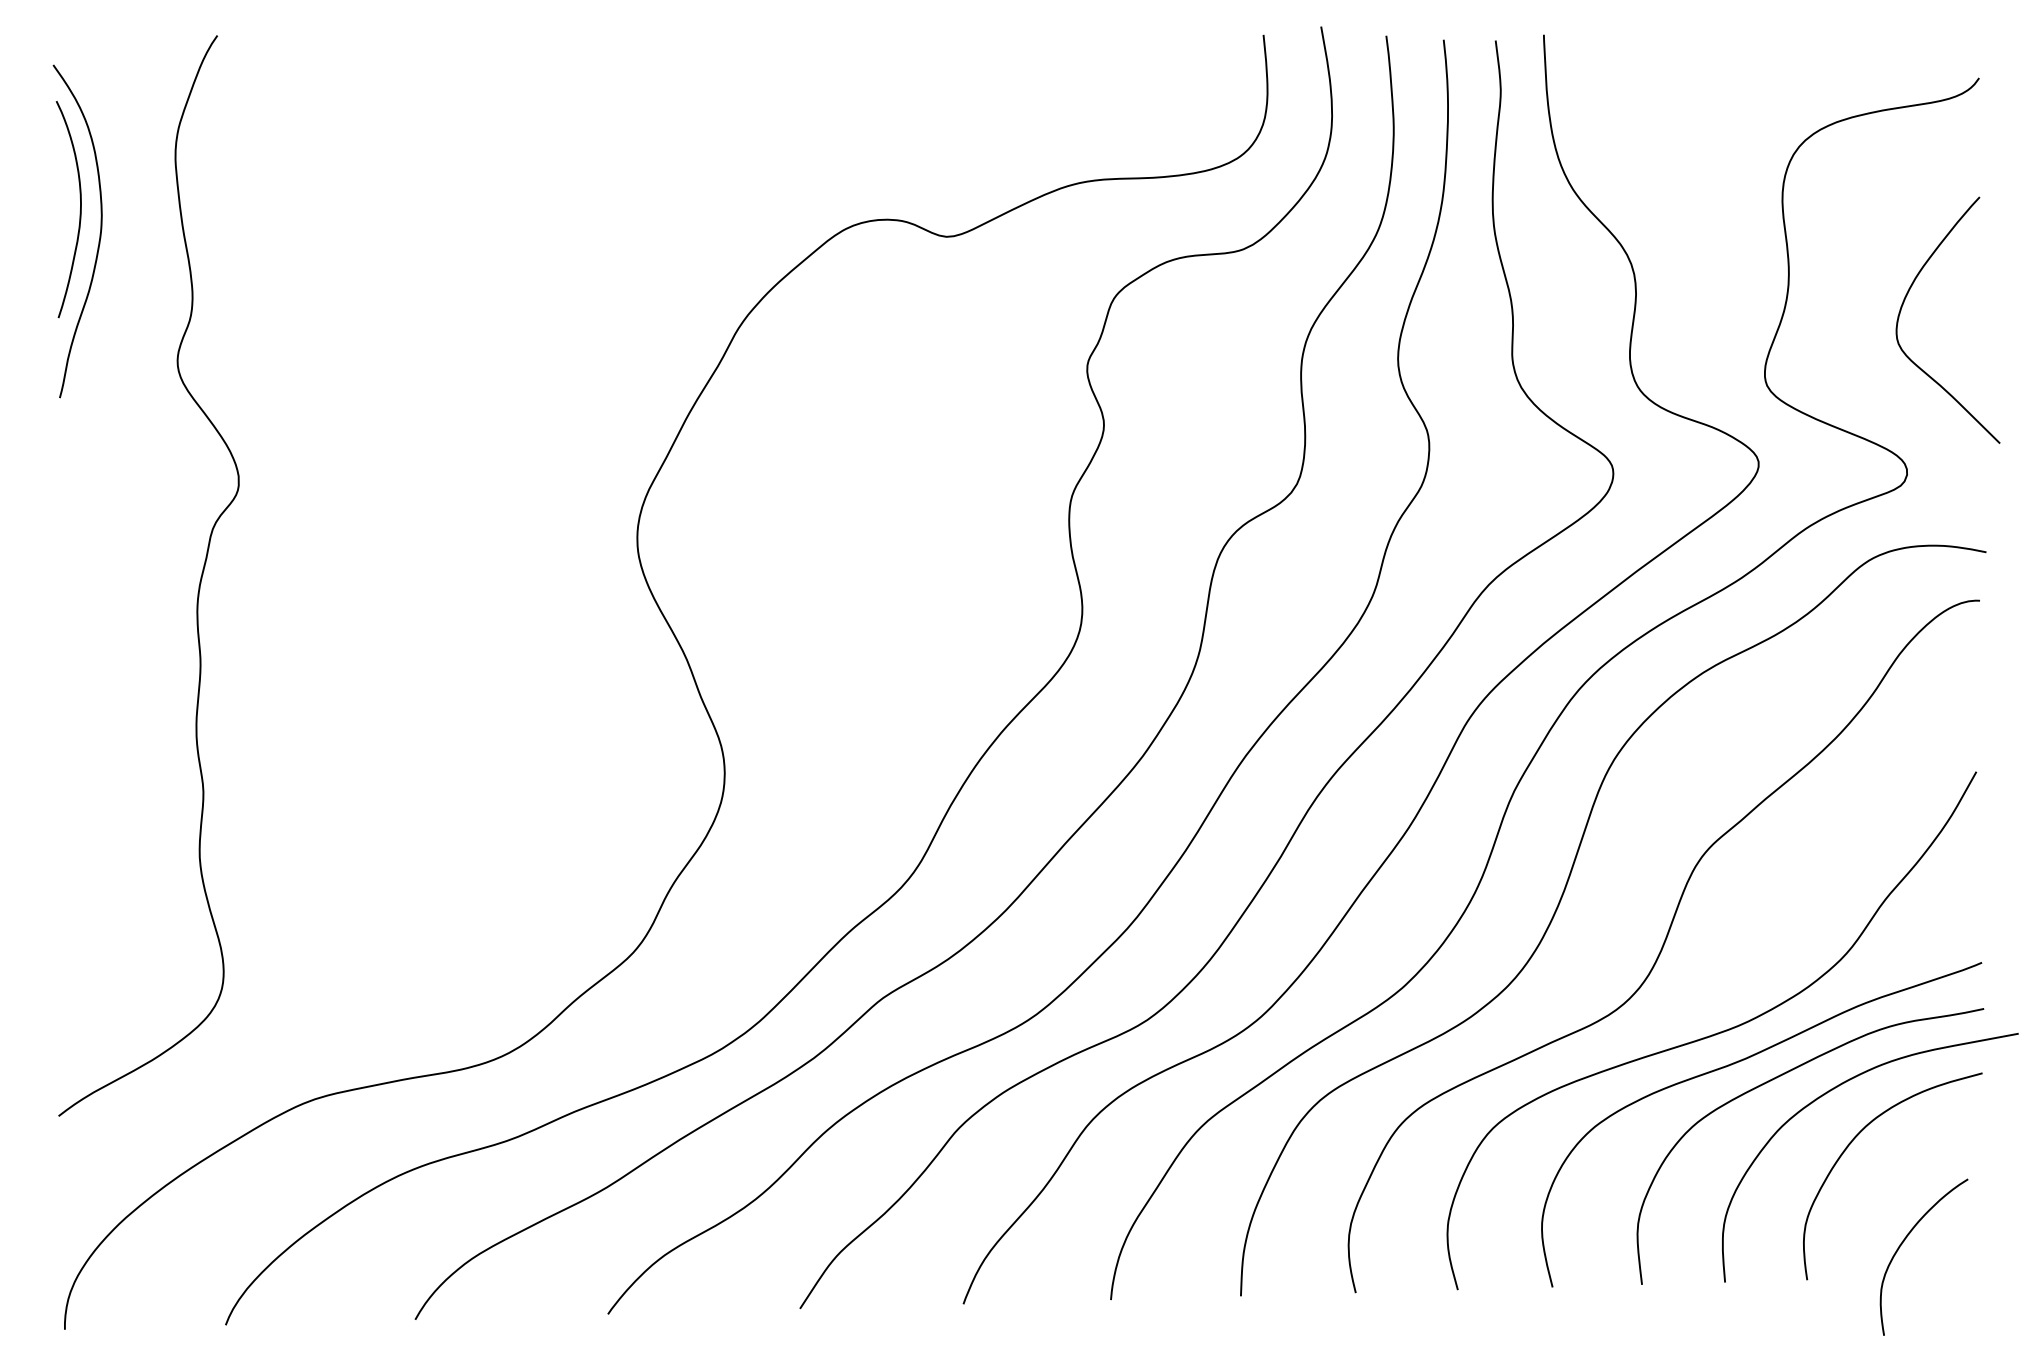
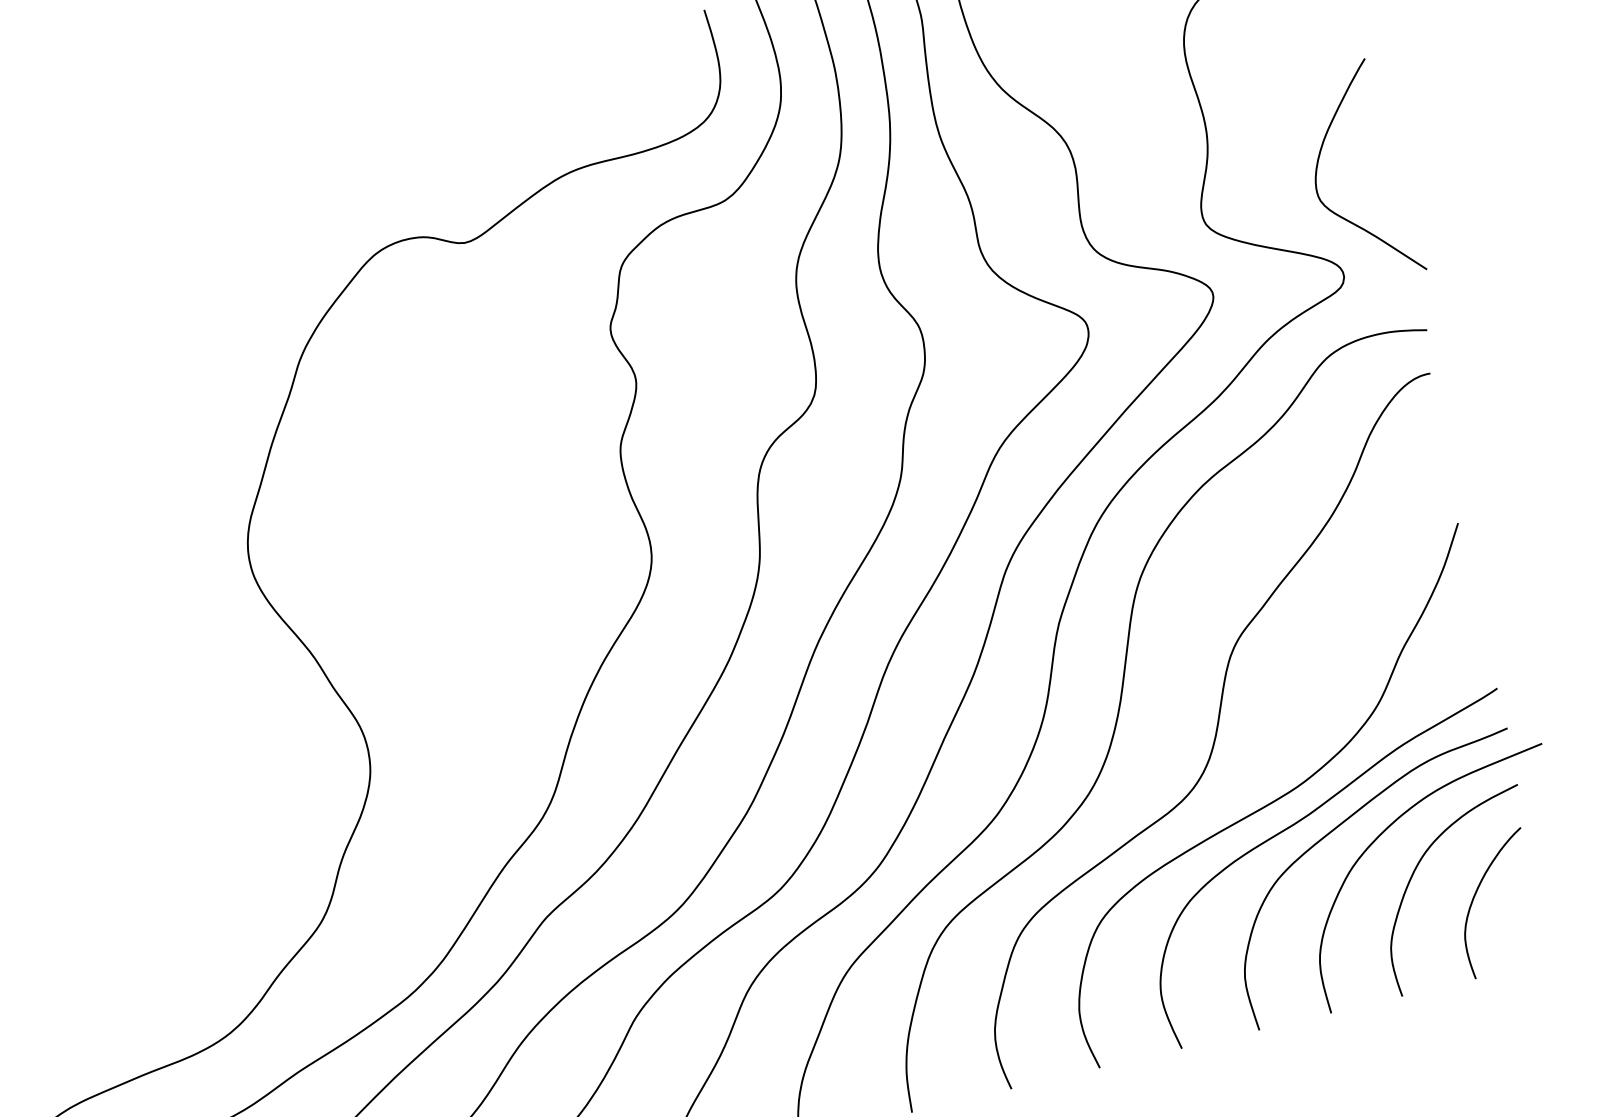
curve: (1905, 300) -> (1318, 162), moved
curve: (1905, 1240) -> (1477, 892), moved

